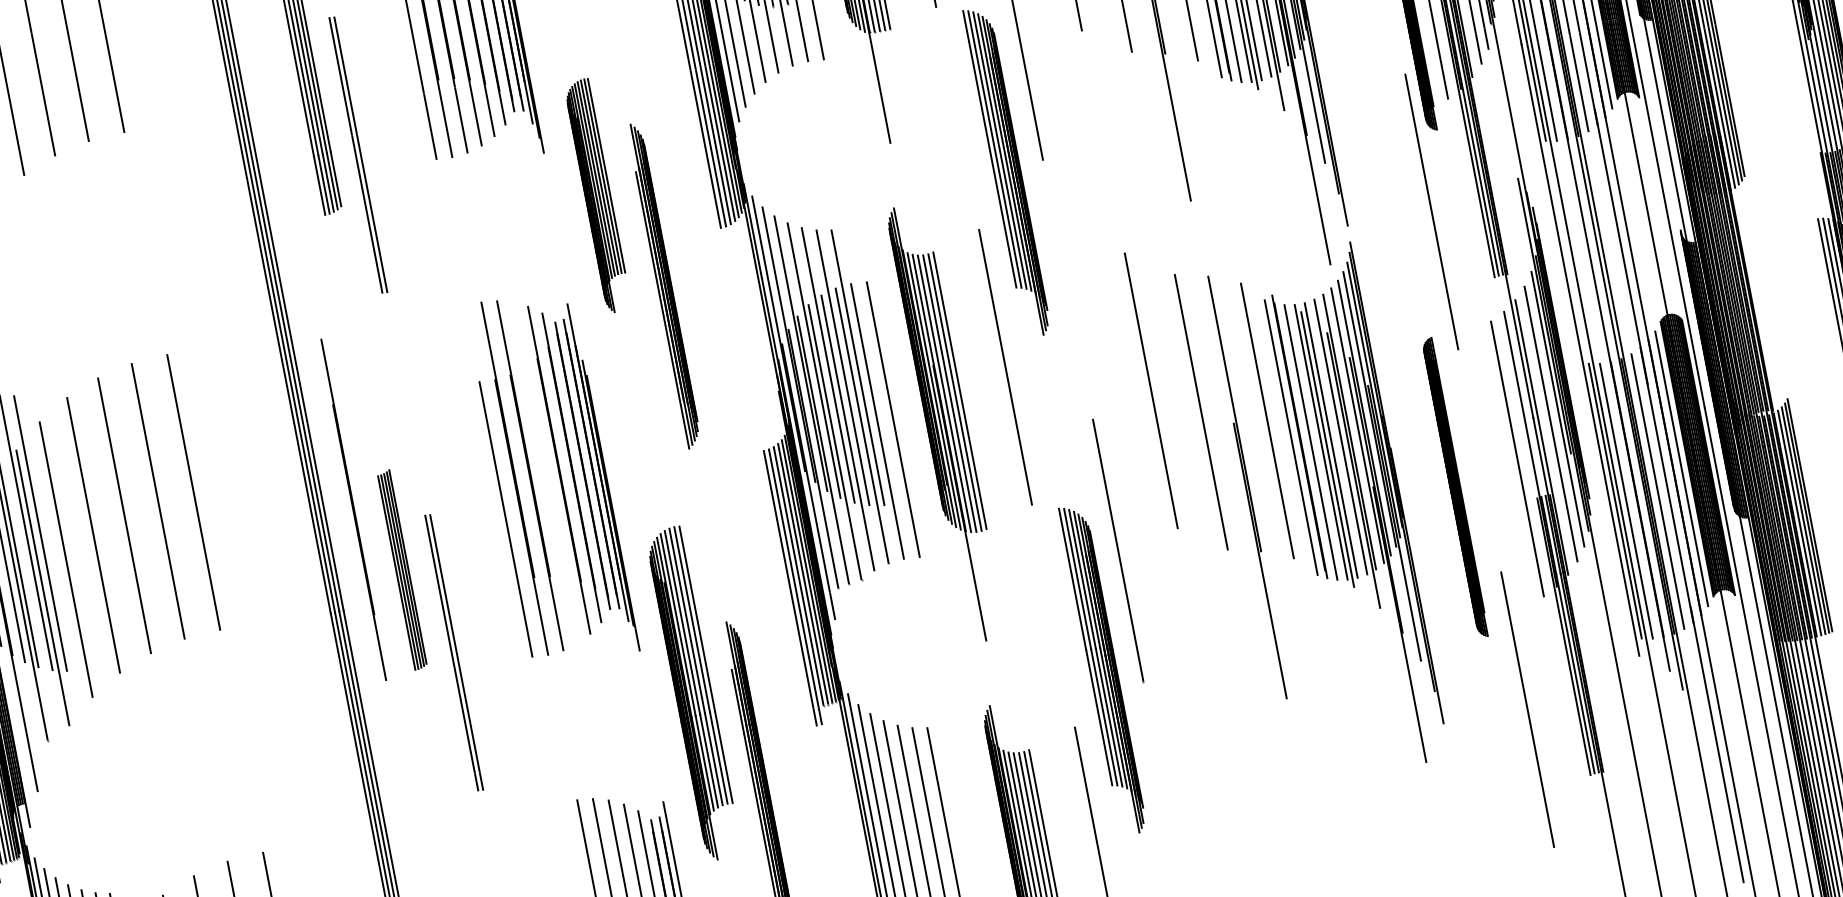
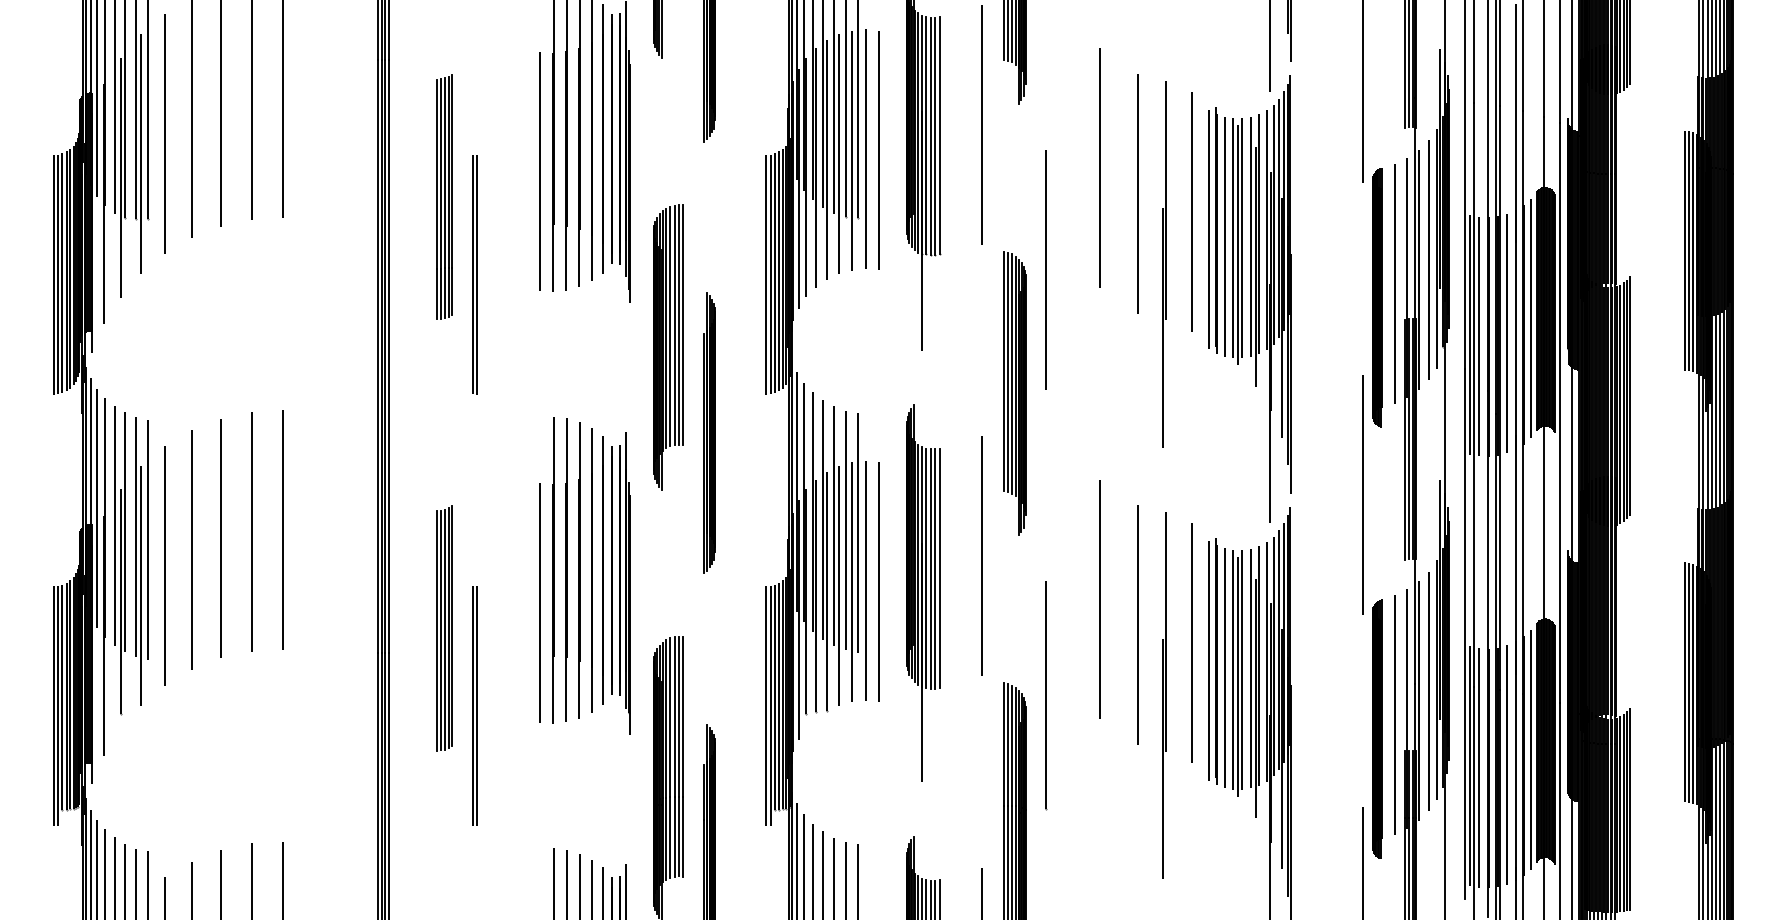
part: (597, 196) -> (668, 347), size x1.43
part: (1455, 486) -> (1377, 728), moved
line: (353, 510) -> (579, 570), moved
line: (1118, 550) -> (1046, 695), moved
part: (402, 570) -> (444, 628), size x1.43

